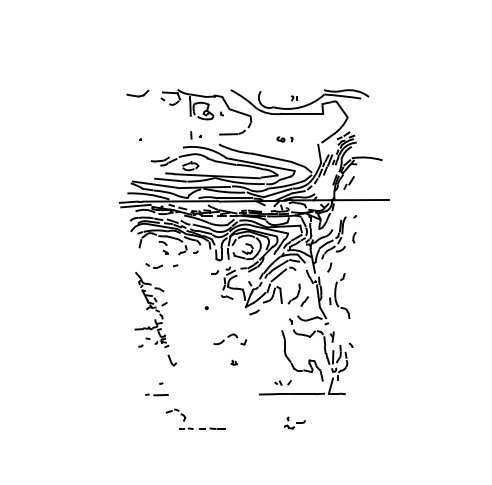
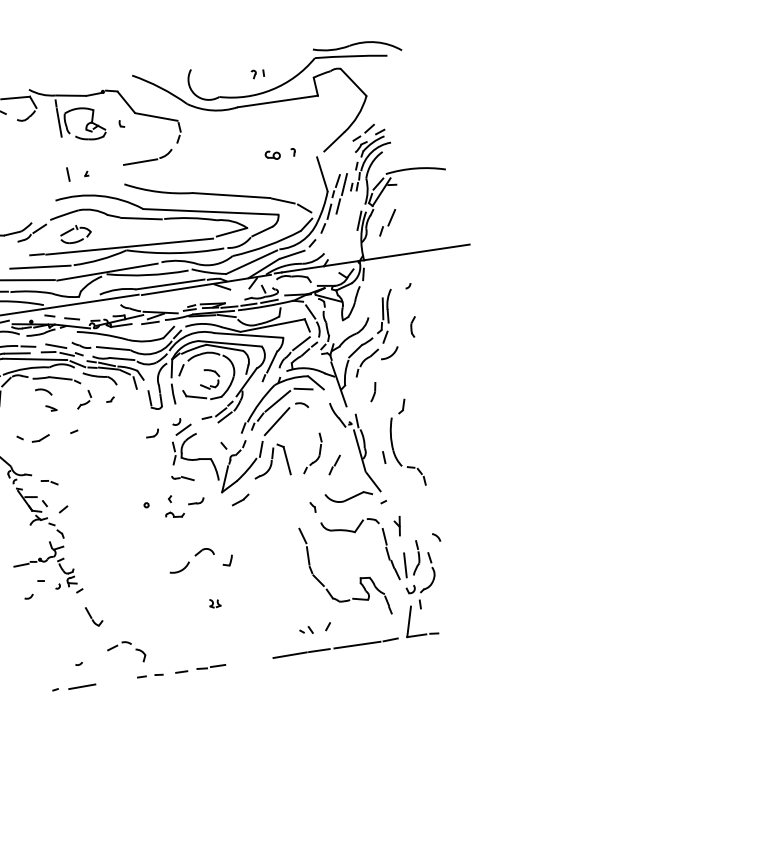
part: (284, 139) -> (279, 154), moved
part: (186, 417) -> (147, 654), moved
part: (294, 422) -> (183, 504), moved

